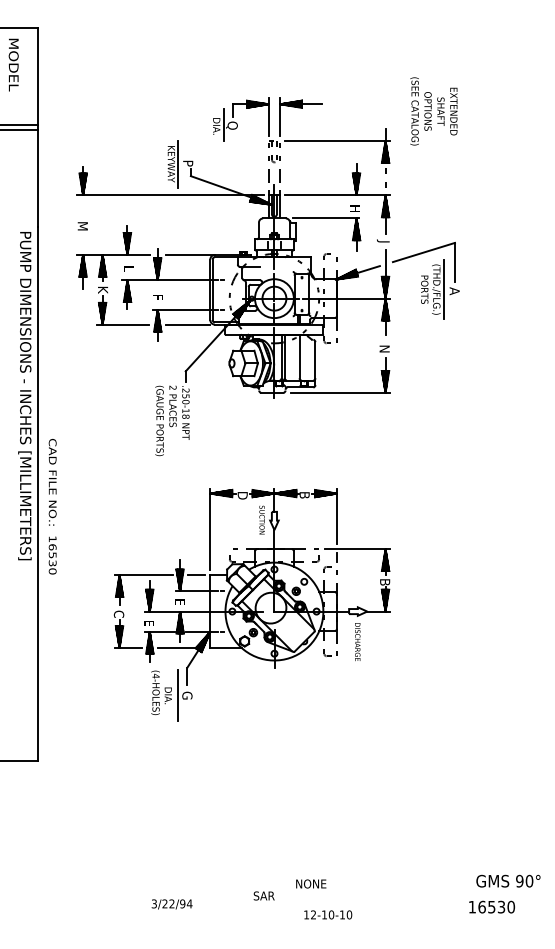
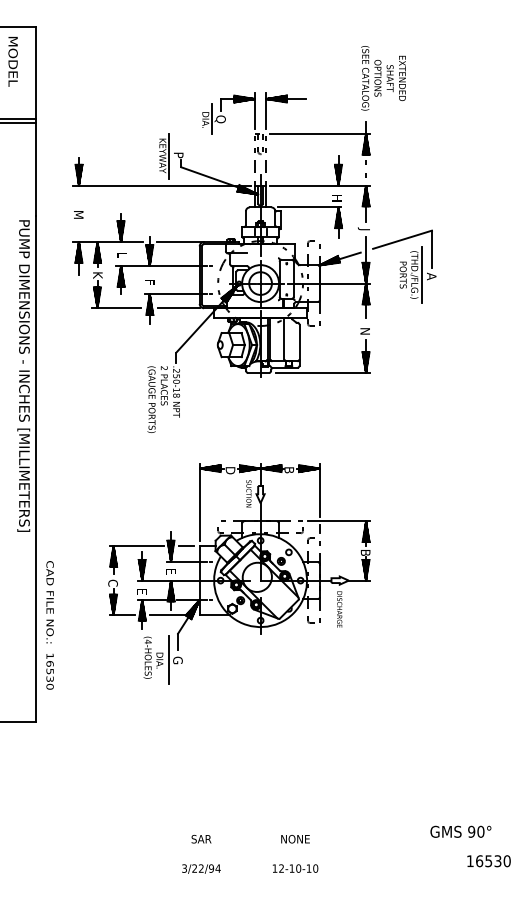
text: (433, 111) -> (383, 78), moved
text: (52, 506) -> (49, 625), moved
text: (508, 880) -> (460, 831), moved
text: (263, 895) -> (200, 838), moved
text: (171, 904) -> (200, 869), moved
text: (491, 906) -> (488, 860), moved
text: (328, 914) -> (295, 868), moved

